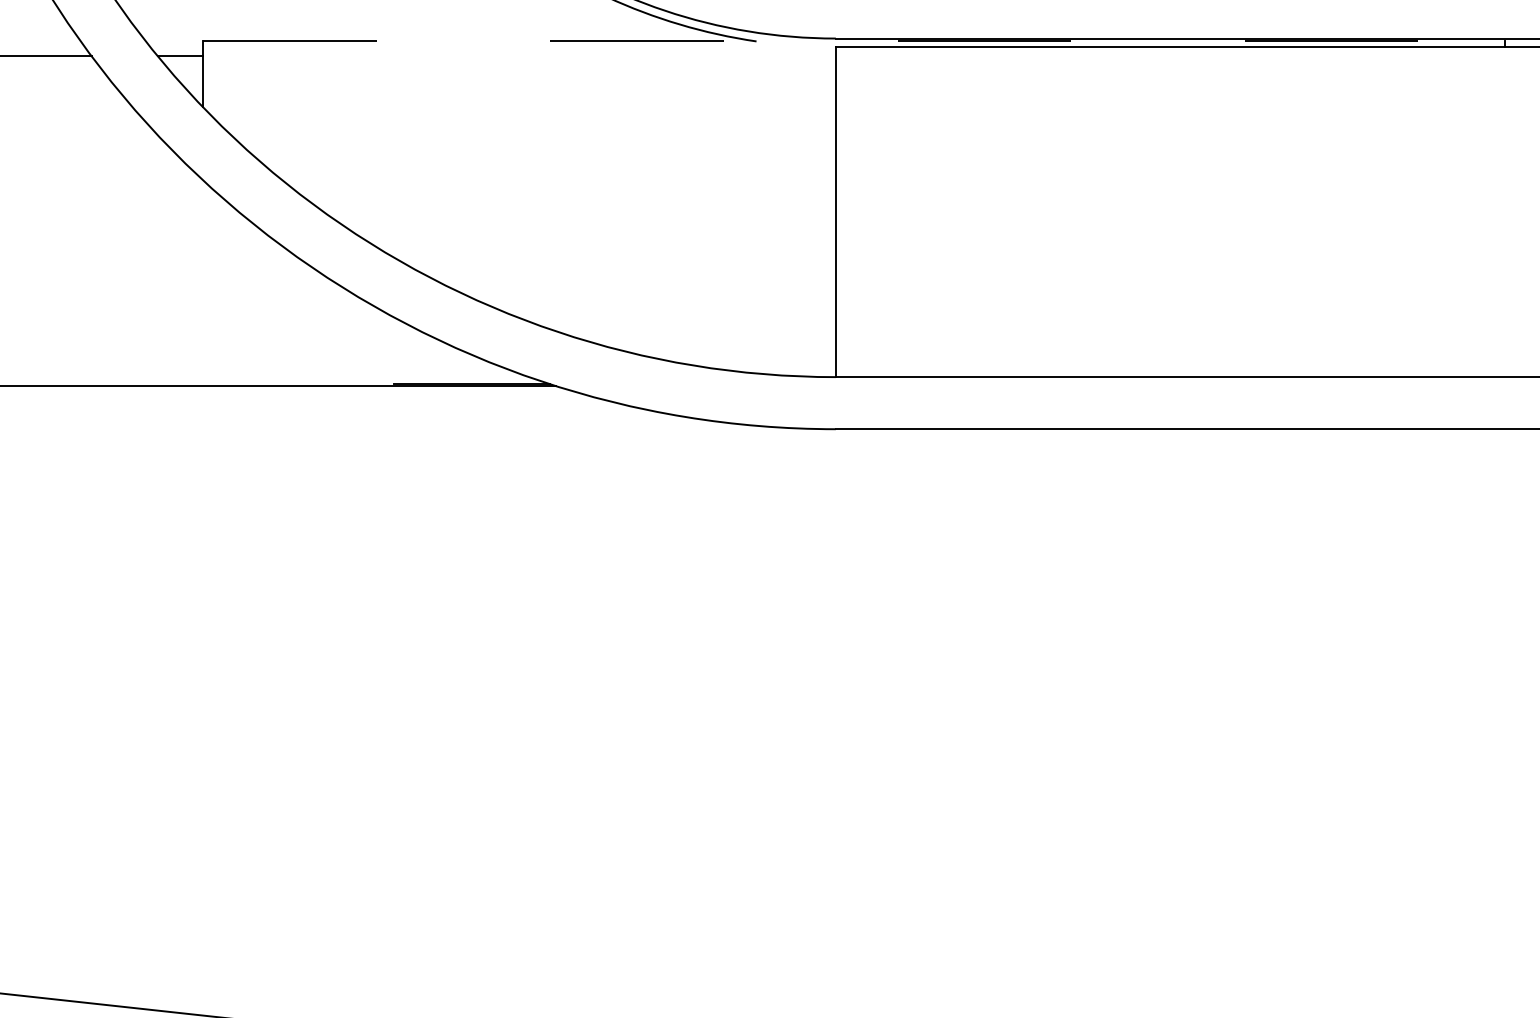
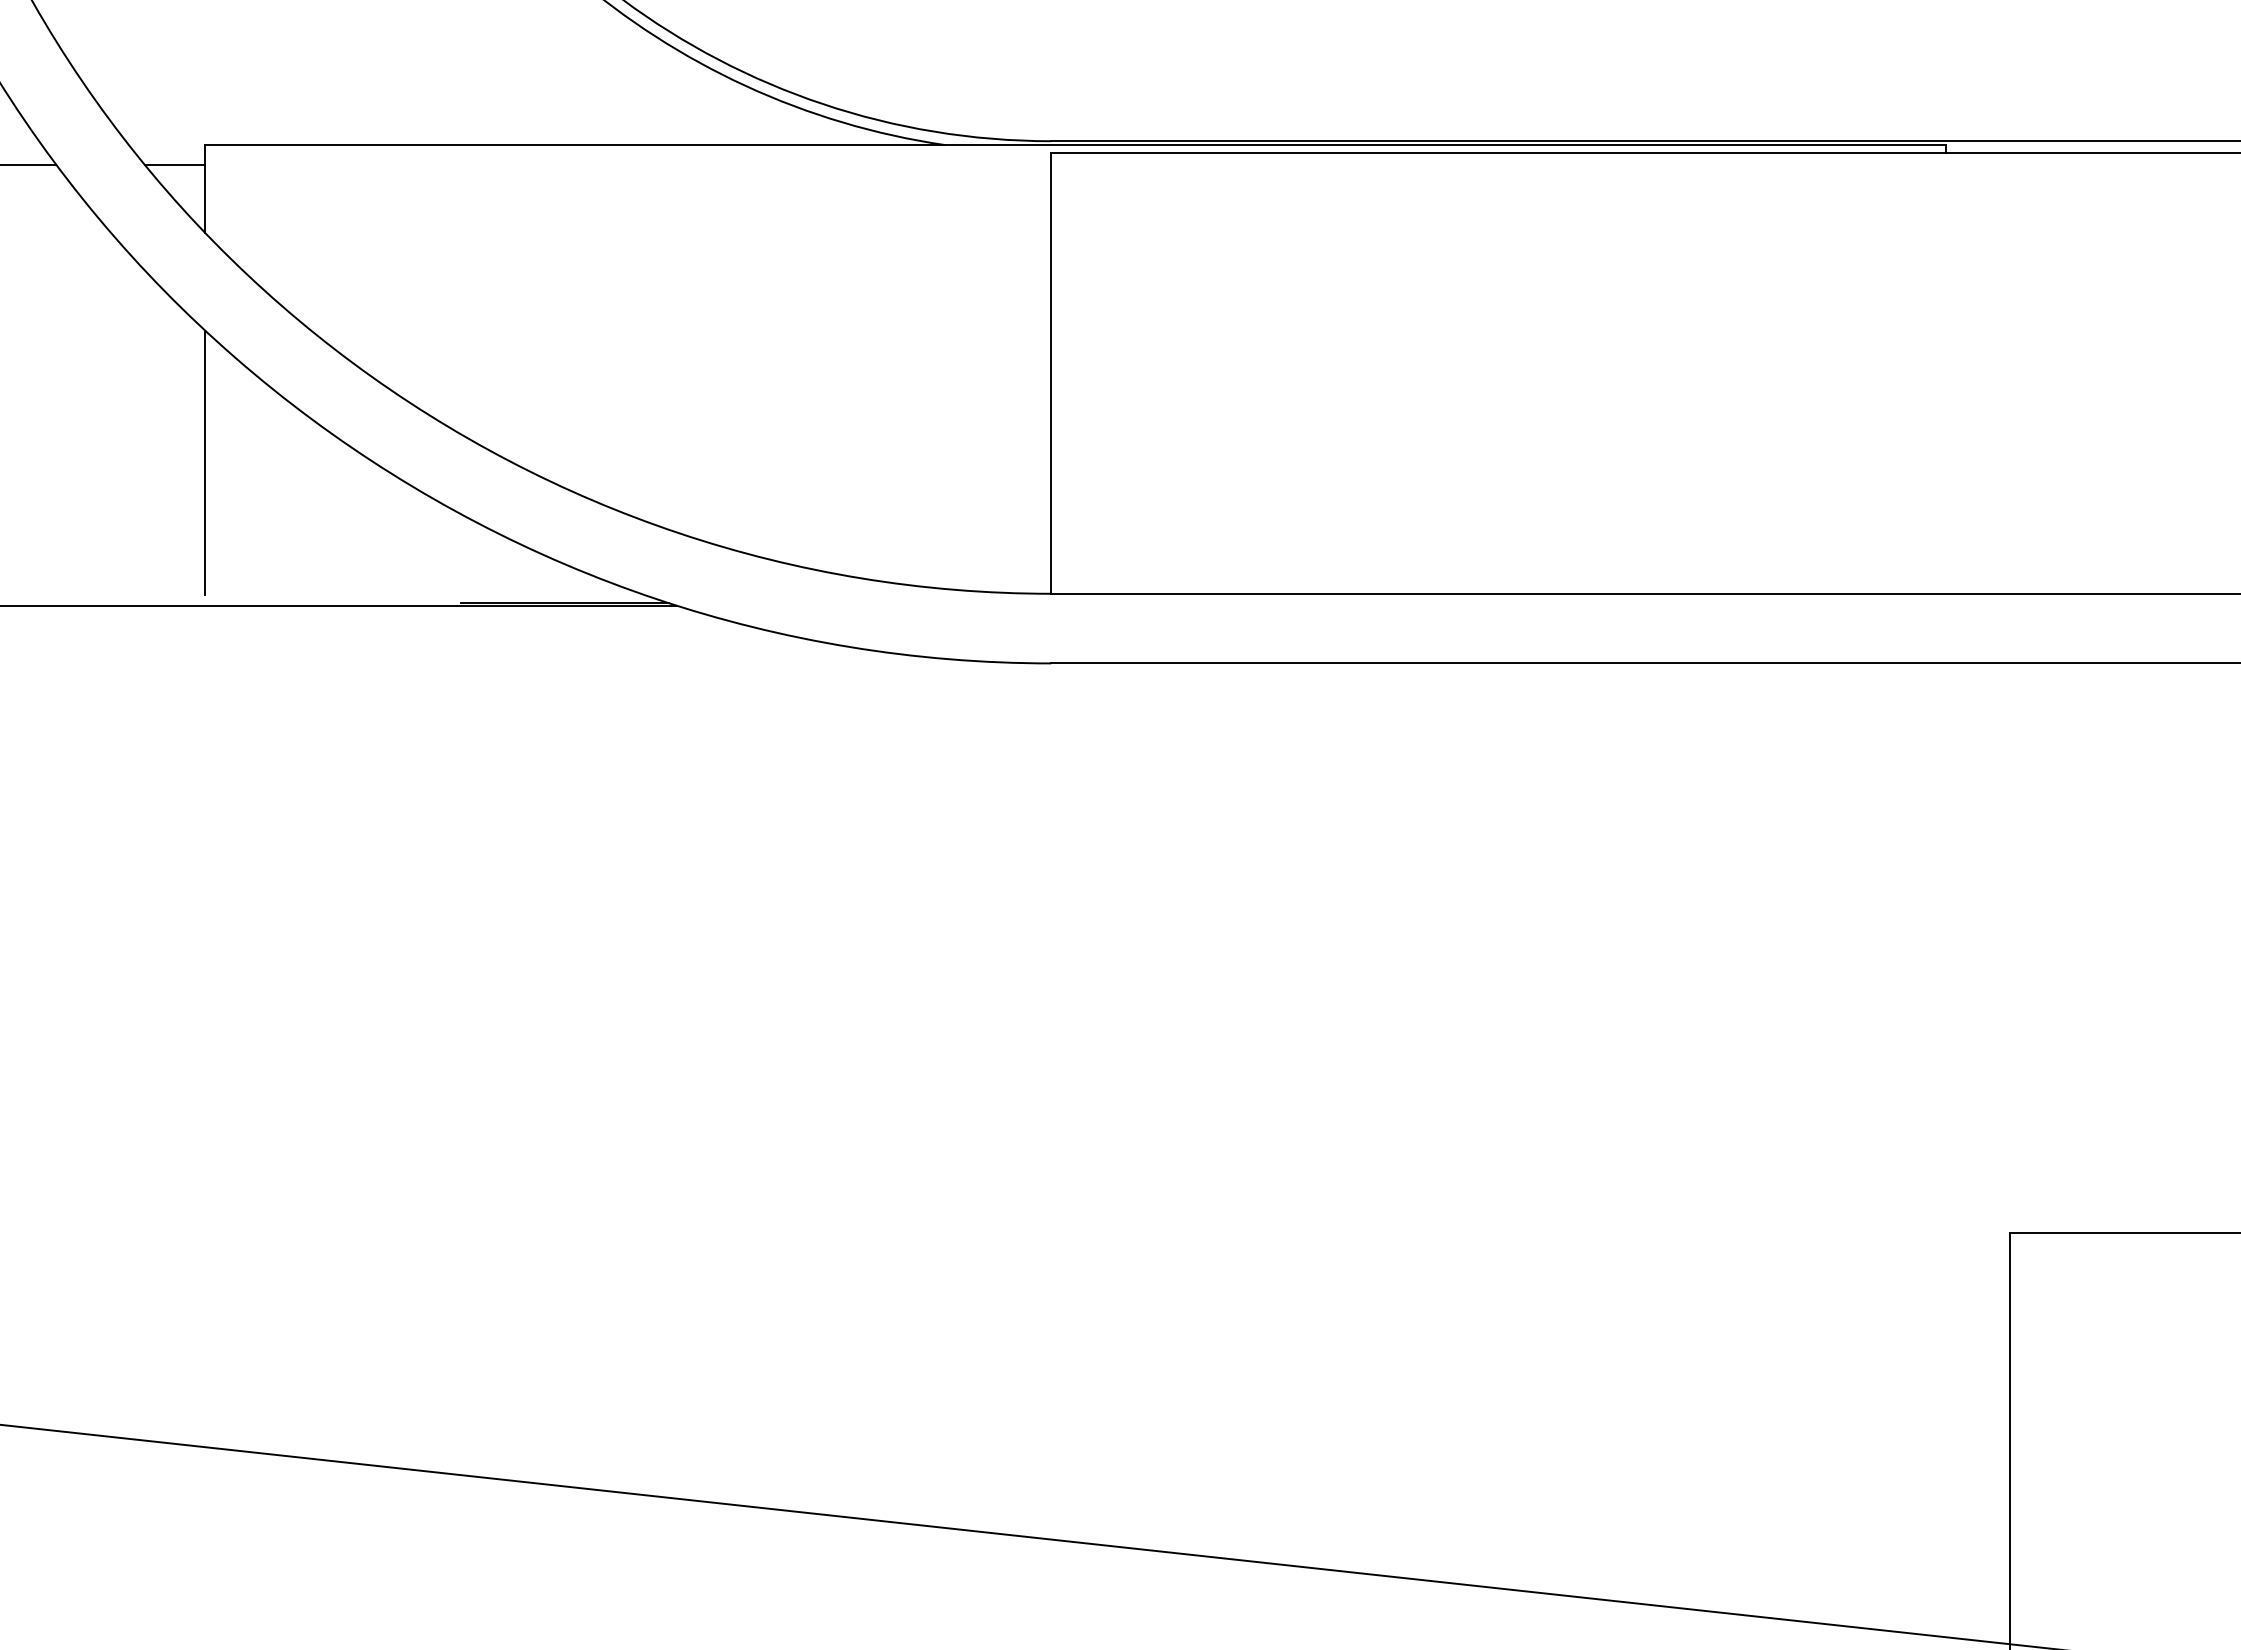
line: (854, 41) -> (1076, 145), dashed -> solid
line: (203, 278) -> (205, 462), added

